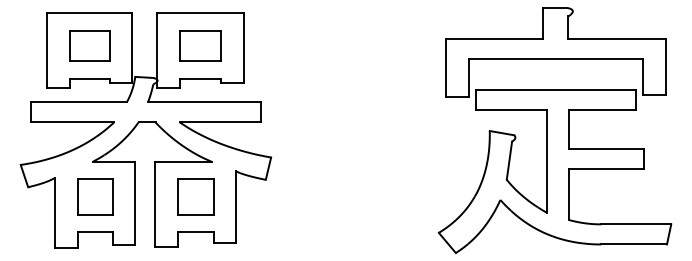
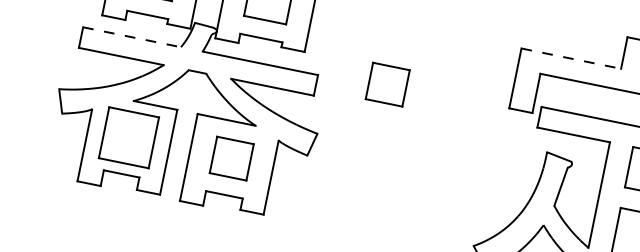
line: (494, 38) -> (571, 58), solid -> dashed
part: (327, 97) -> (387, 84), added
line: (79, 102) -> (132, 37), solid -> dashed
part: (95, 196) -> (129, 137), size x1.4

